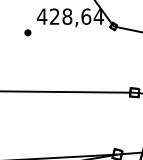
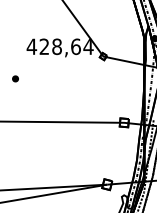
part: (27, 32) -> (15, 78), moved

